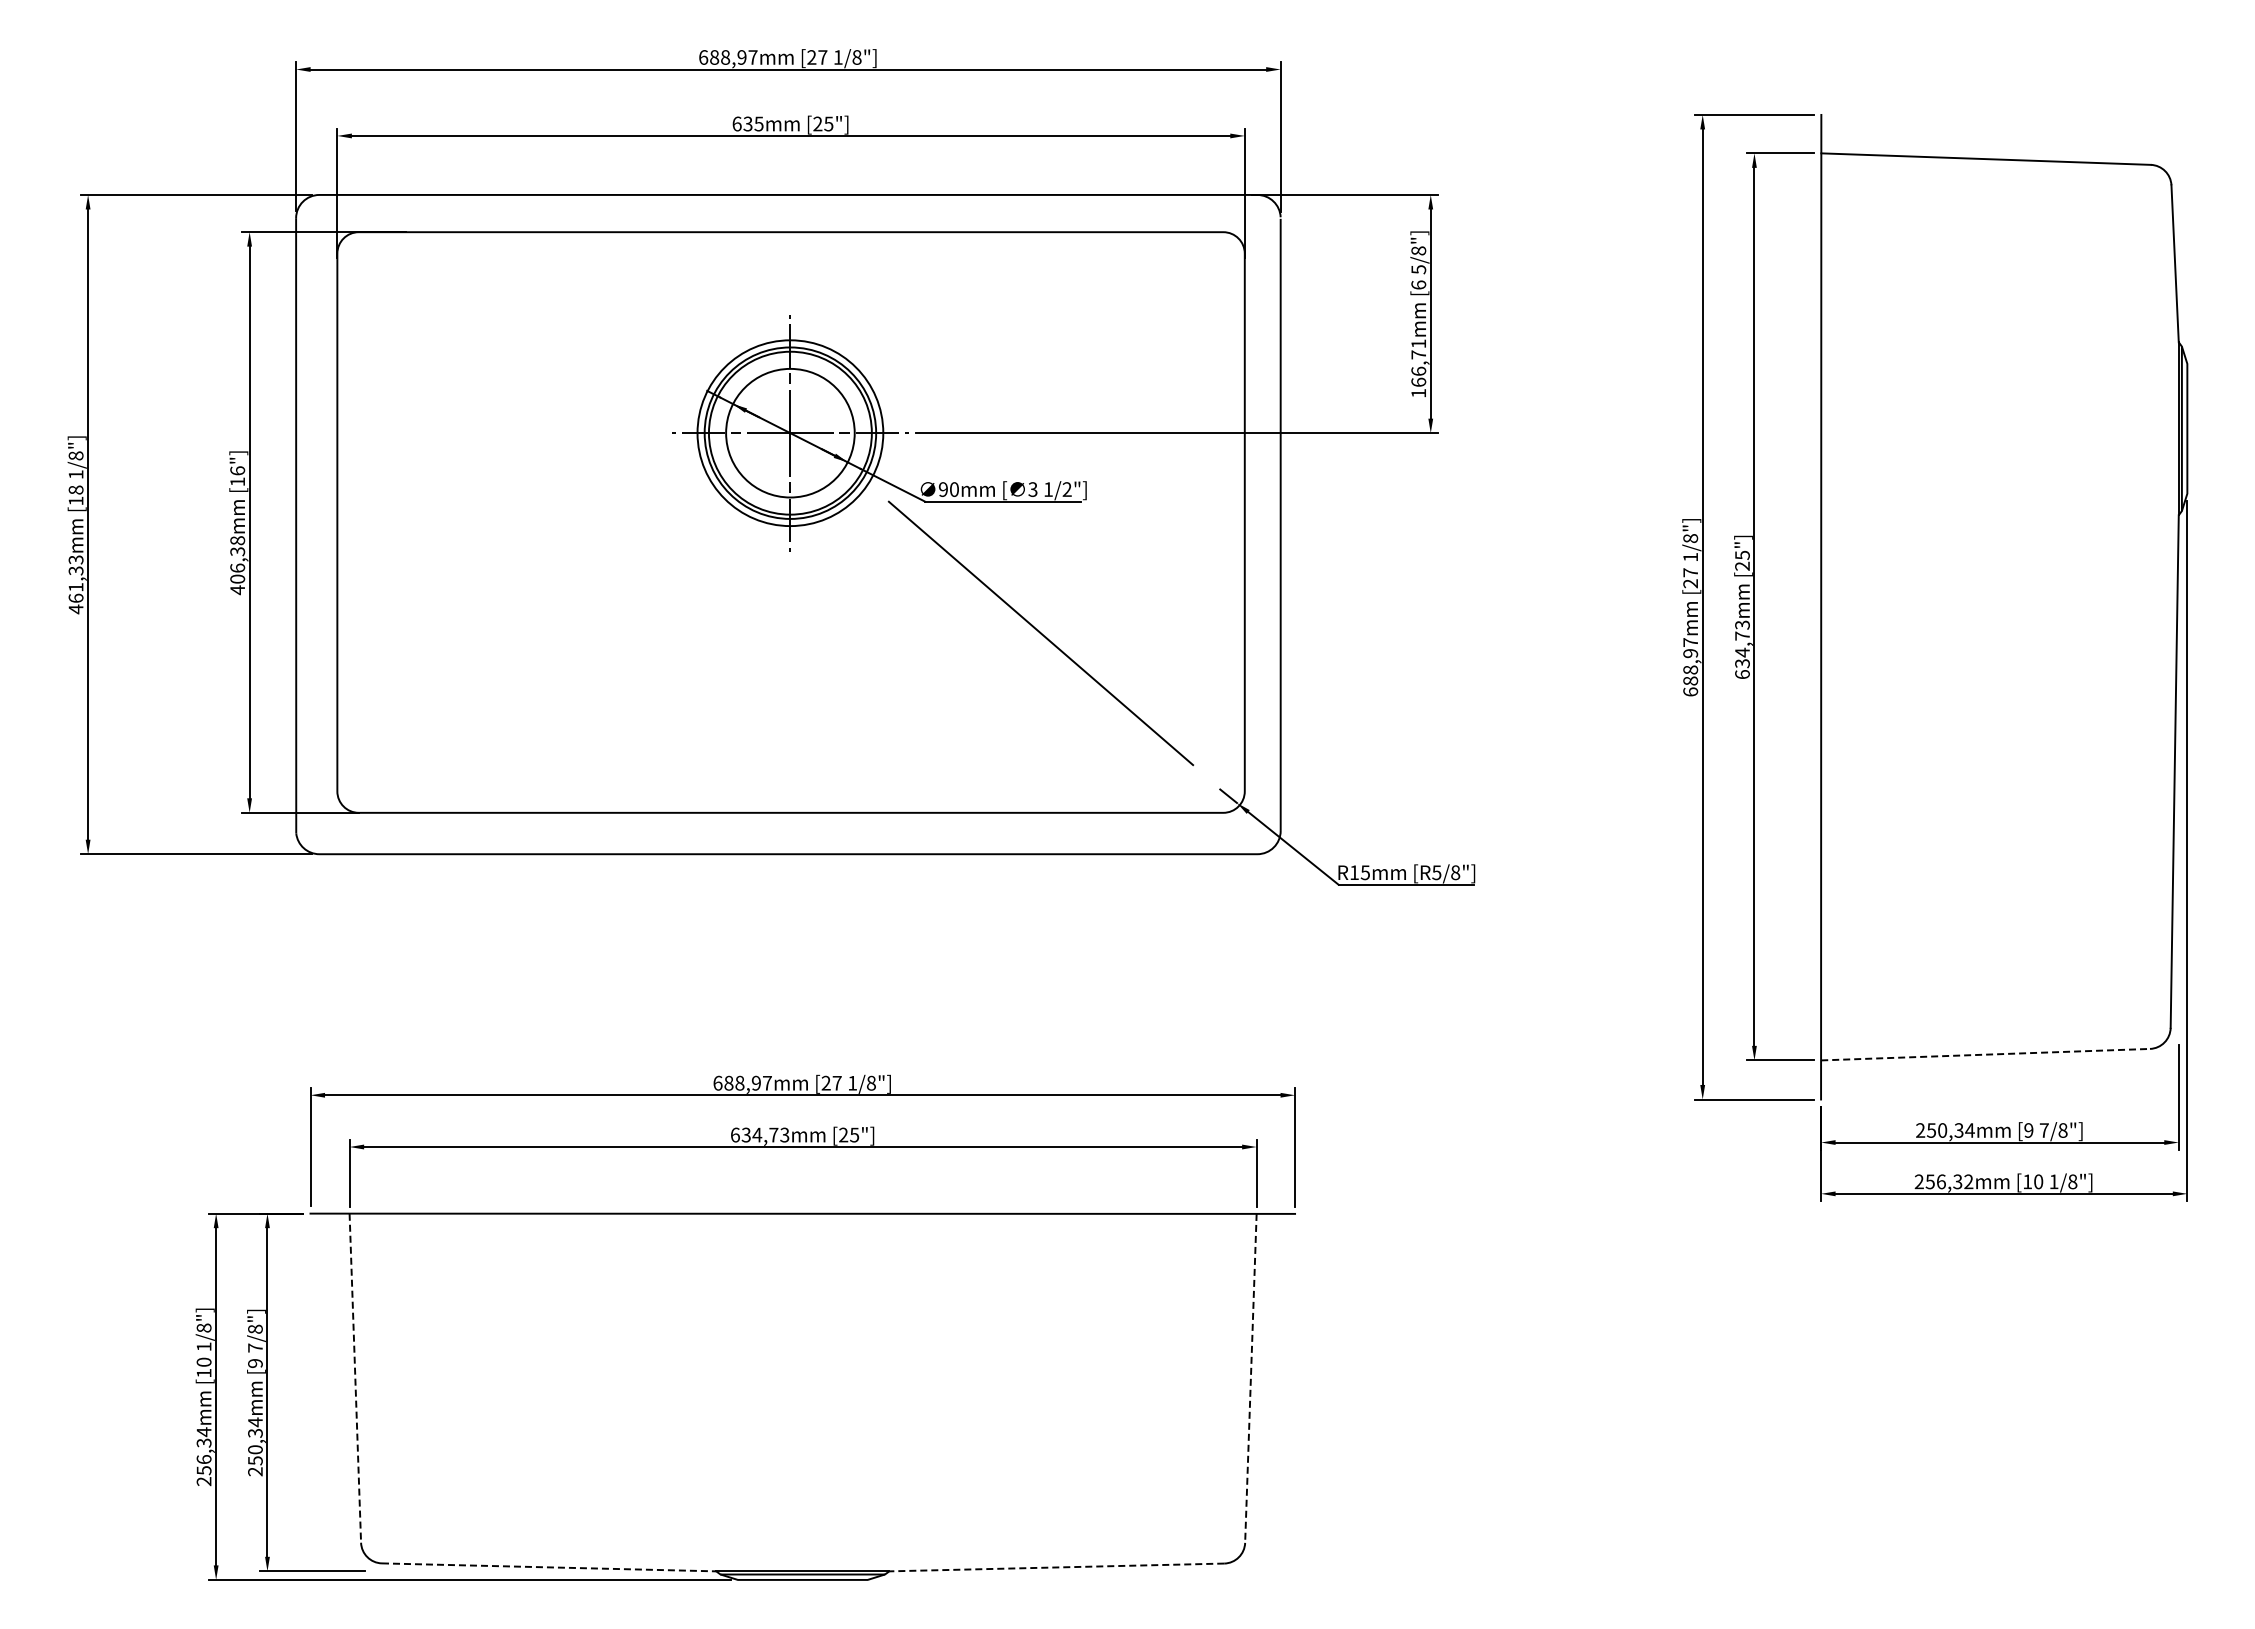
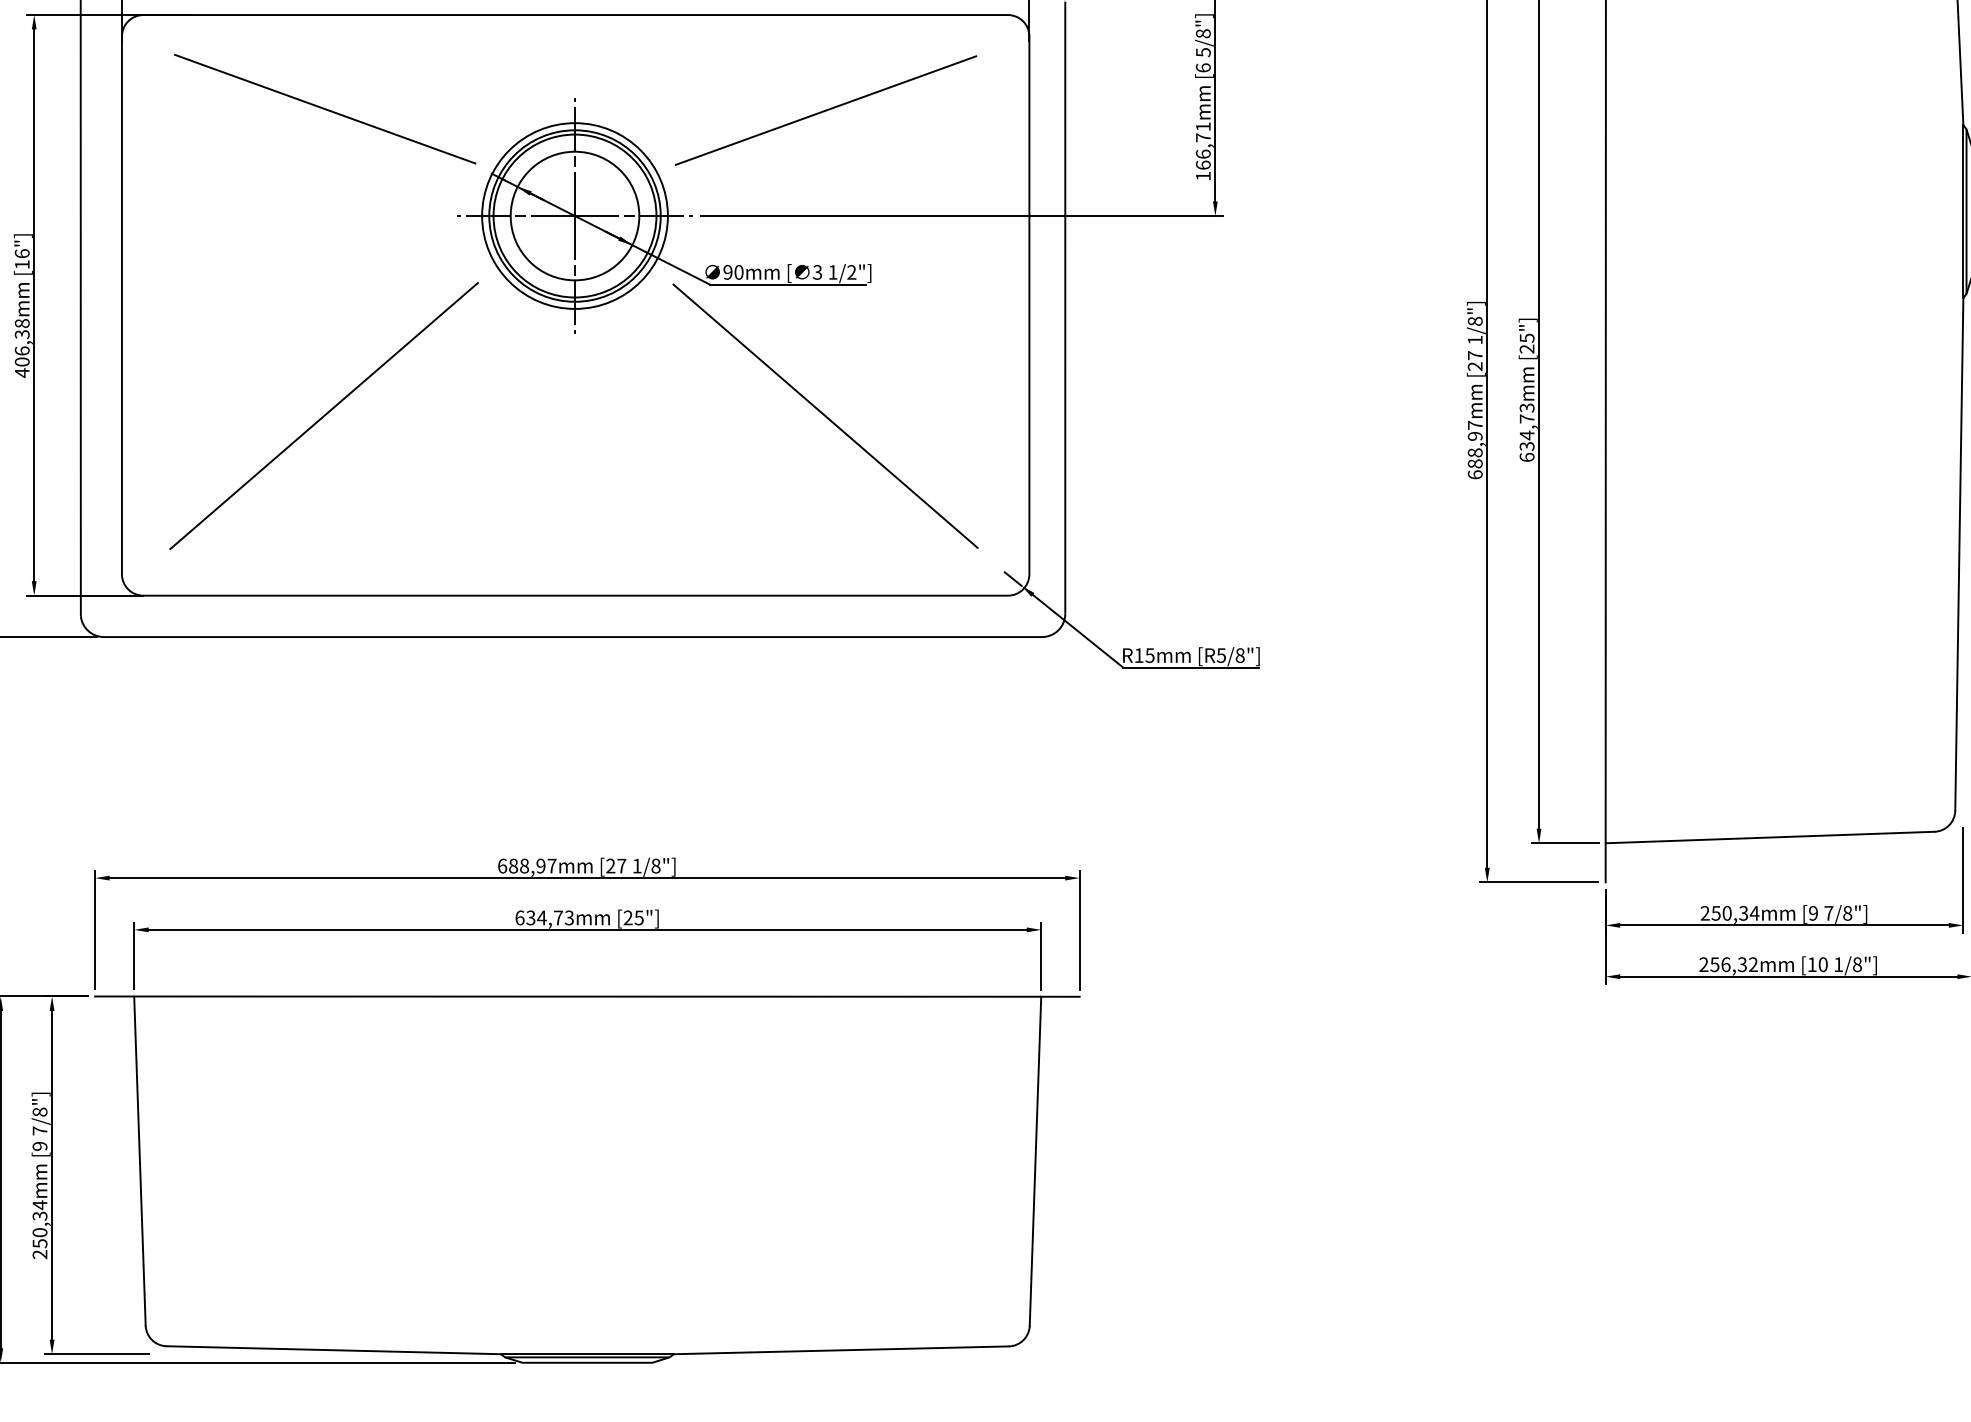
line: (540, 326) -> (325, 109), added
line: (1041, 327) -> (826, 110), added
line: (539, 633) -> (324, 416), added
line: (1986, 1054) -> (1771, 837), dashed -> solid
line: (355, 1378) -> (140, 1161), dashed -> solid
line: (1250, 1378) -> (1035, 1161), dashed -> solid
line: (549, 1567) -> (334, 1350), dashed -> solid
line: (1056, 1567) -> (841, 1350), dashed -> solid

